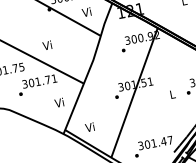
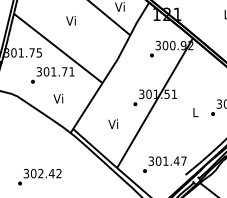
text: (46, 45) -> (70, 20), moved
text: (59, 102) -> (58, 98), moved
text: (90, 126) -> (113, 123), moved

